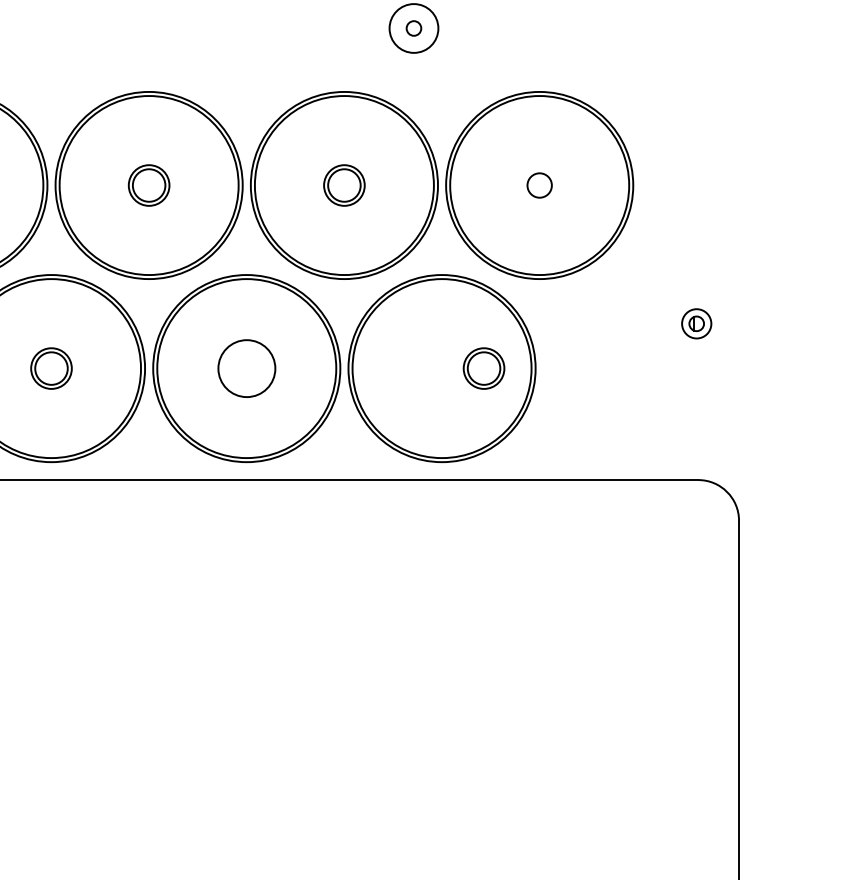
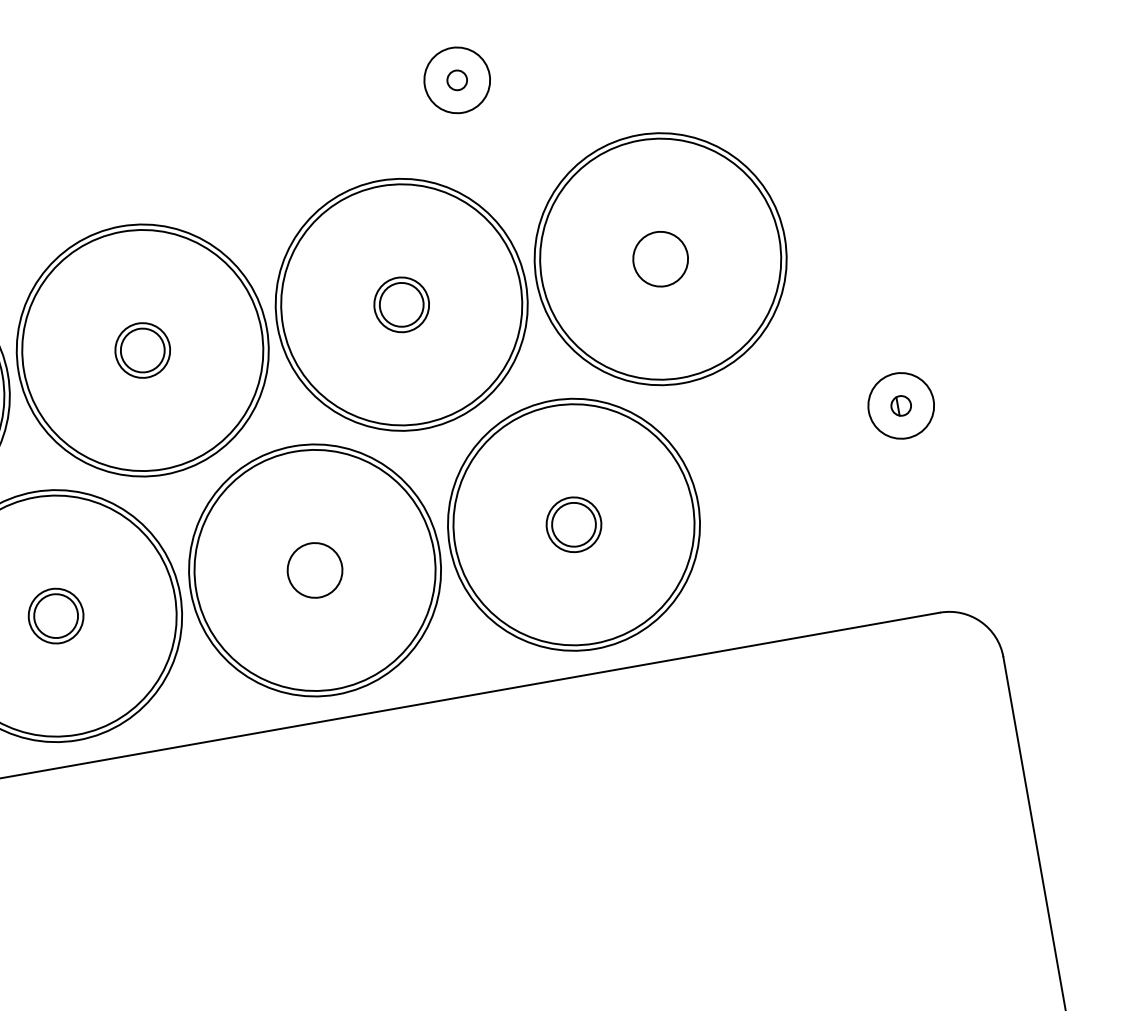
circle: (539, 185) -> (660, 259), size x1.67
circle: (696, 323) -> (900, 405), size x1.67
circle: (246, 368) -> (314, 570), size x0.71
part: (483, 368) -> (573, 524), moved

